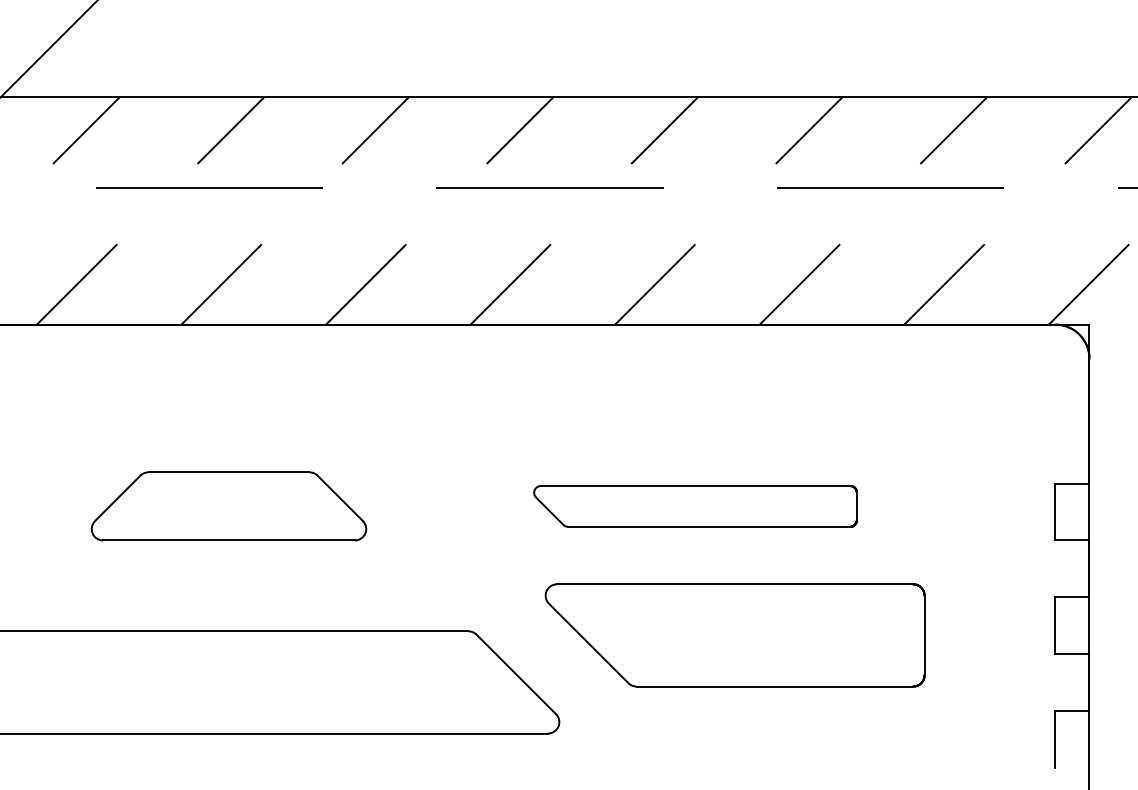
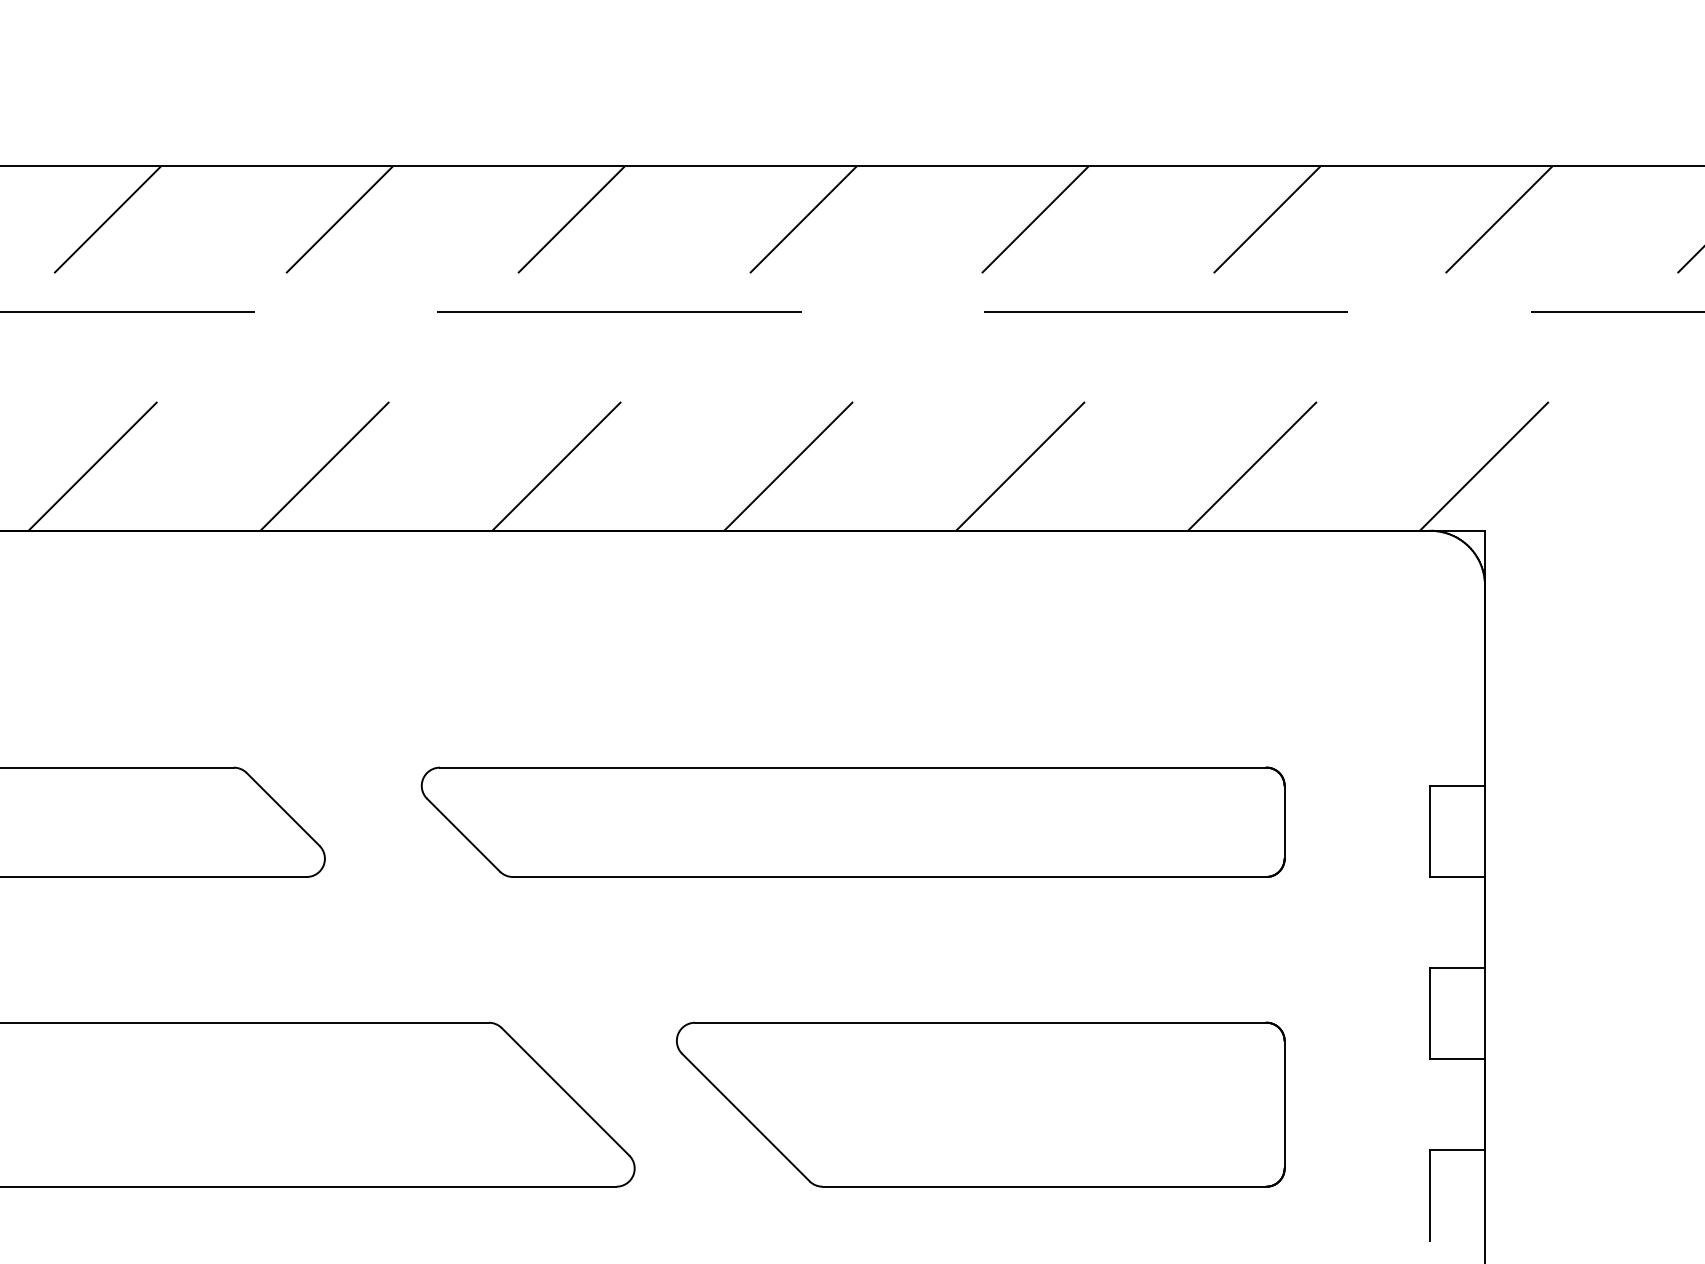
part: (695, 506) -> (853, 822), size x1.67
part: (734, 635) -> (979, 1104), moved

